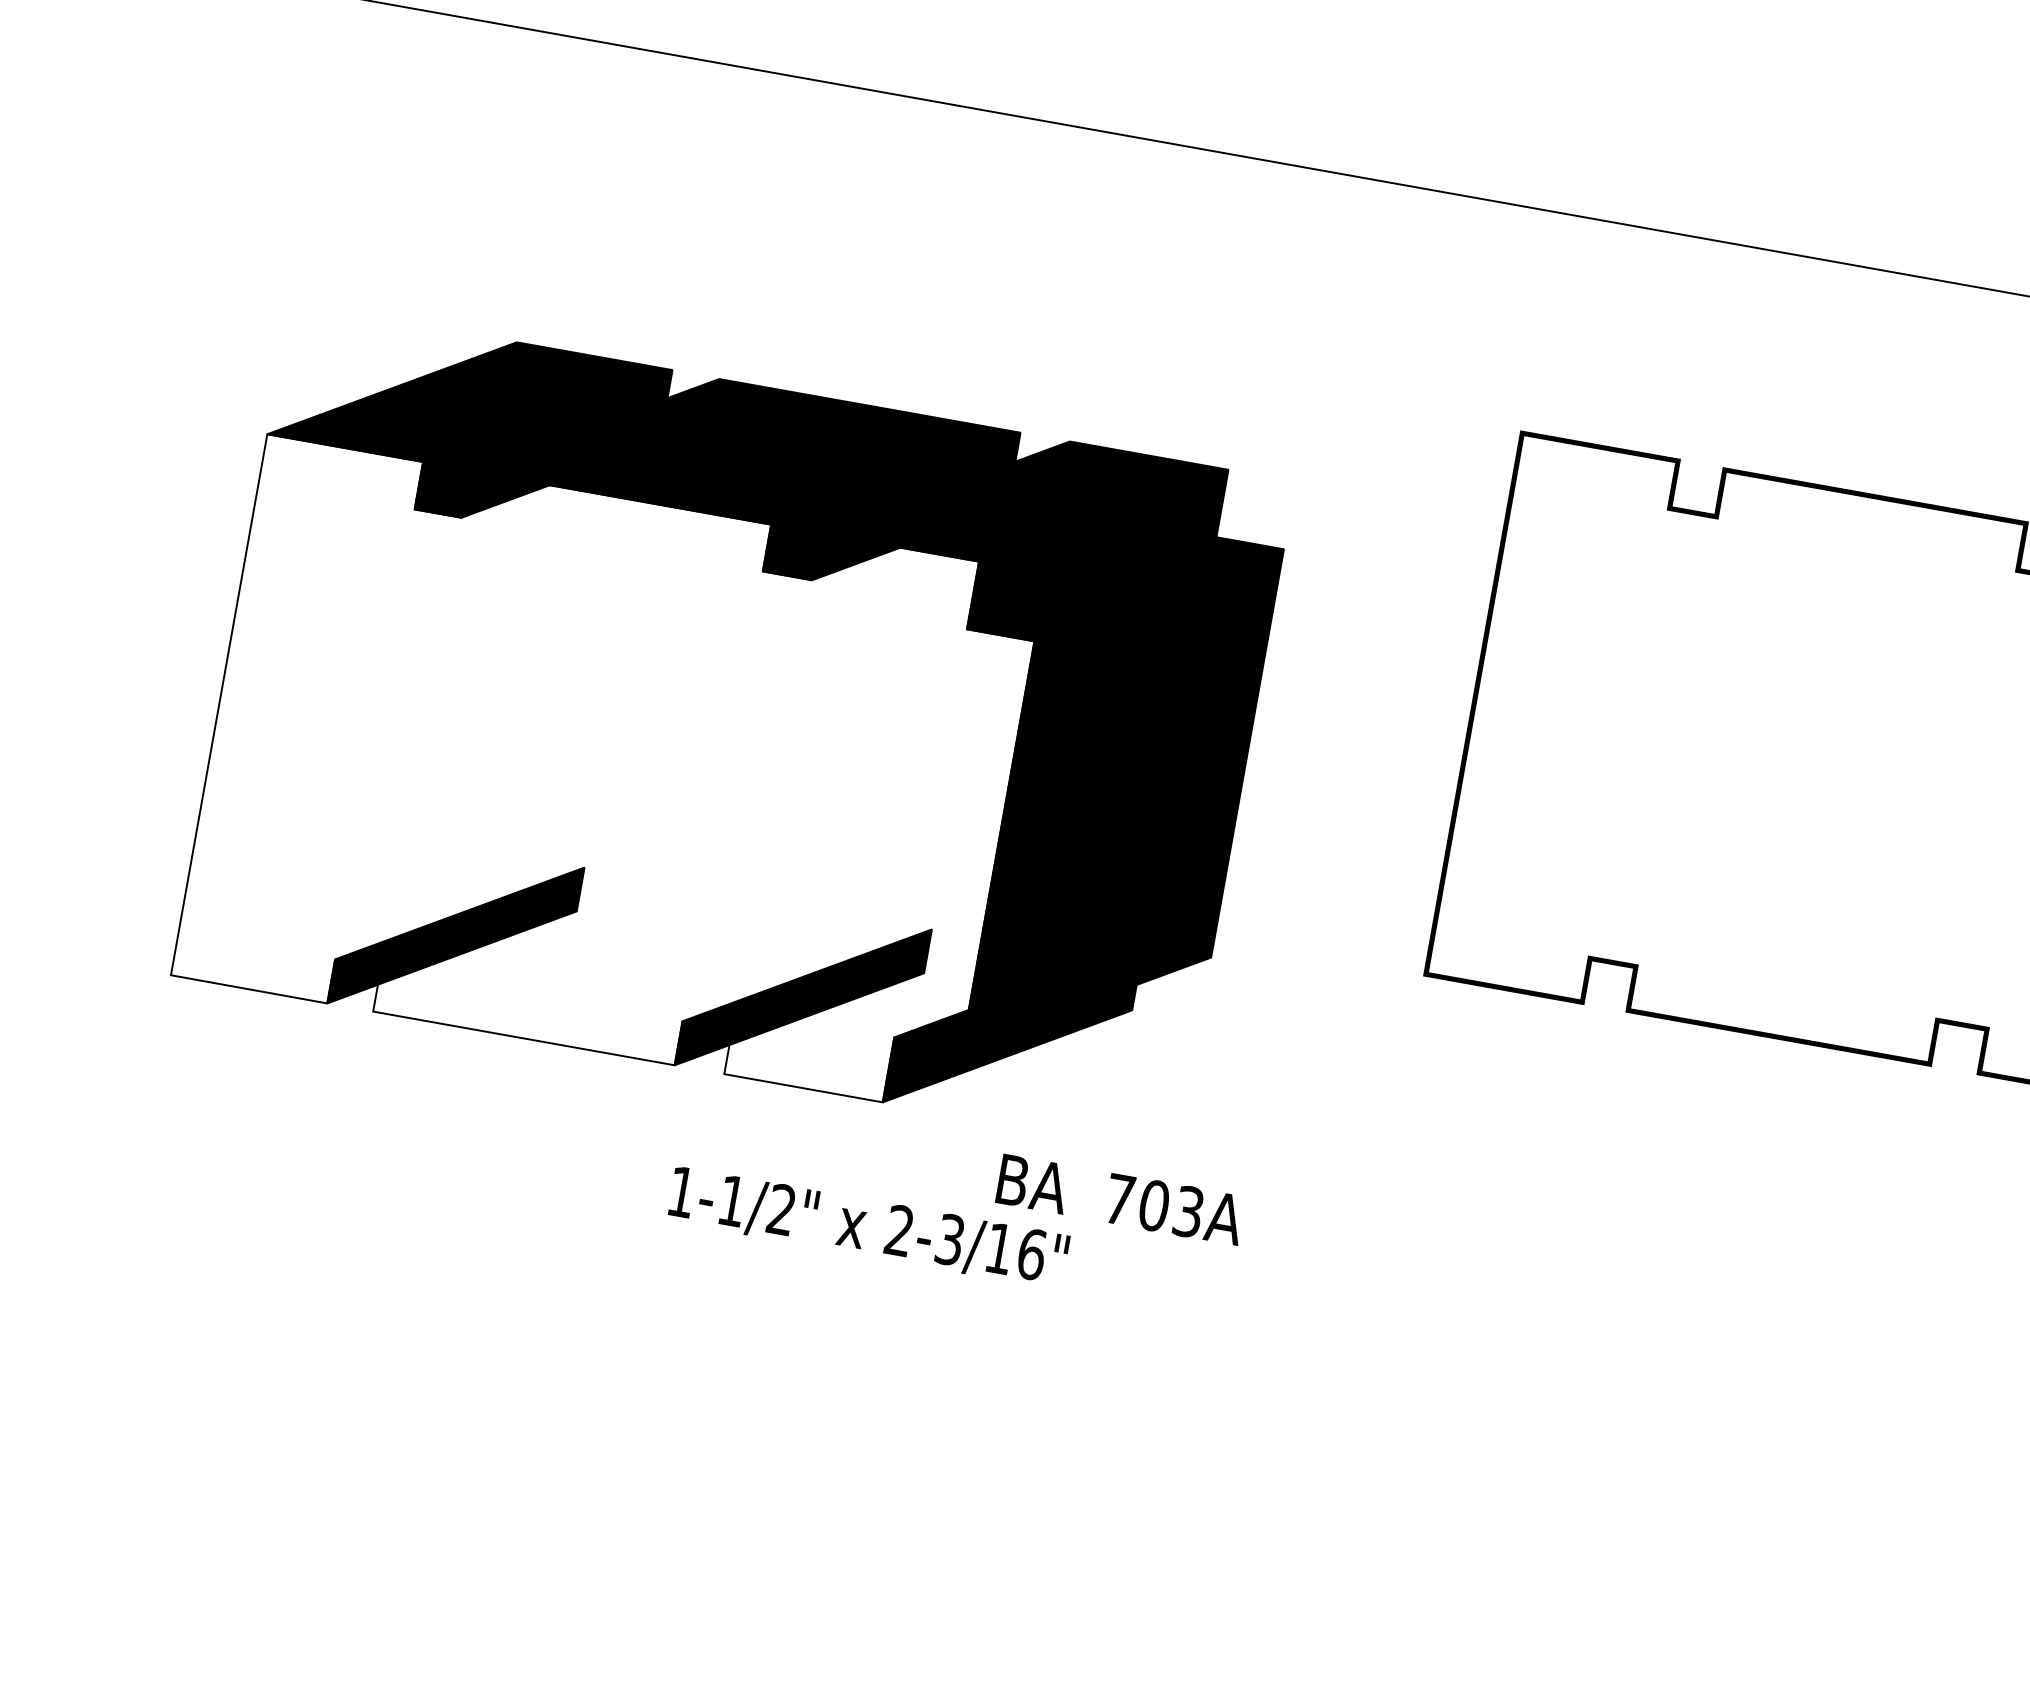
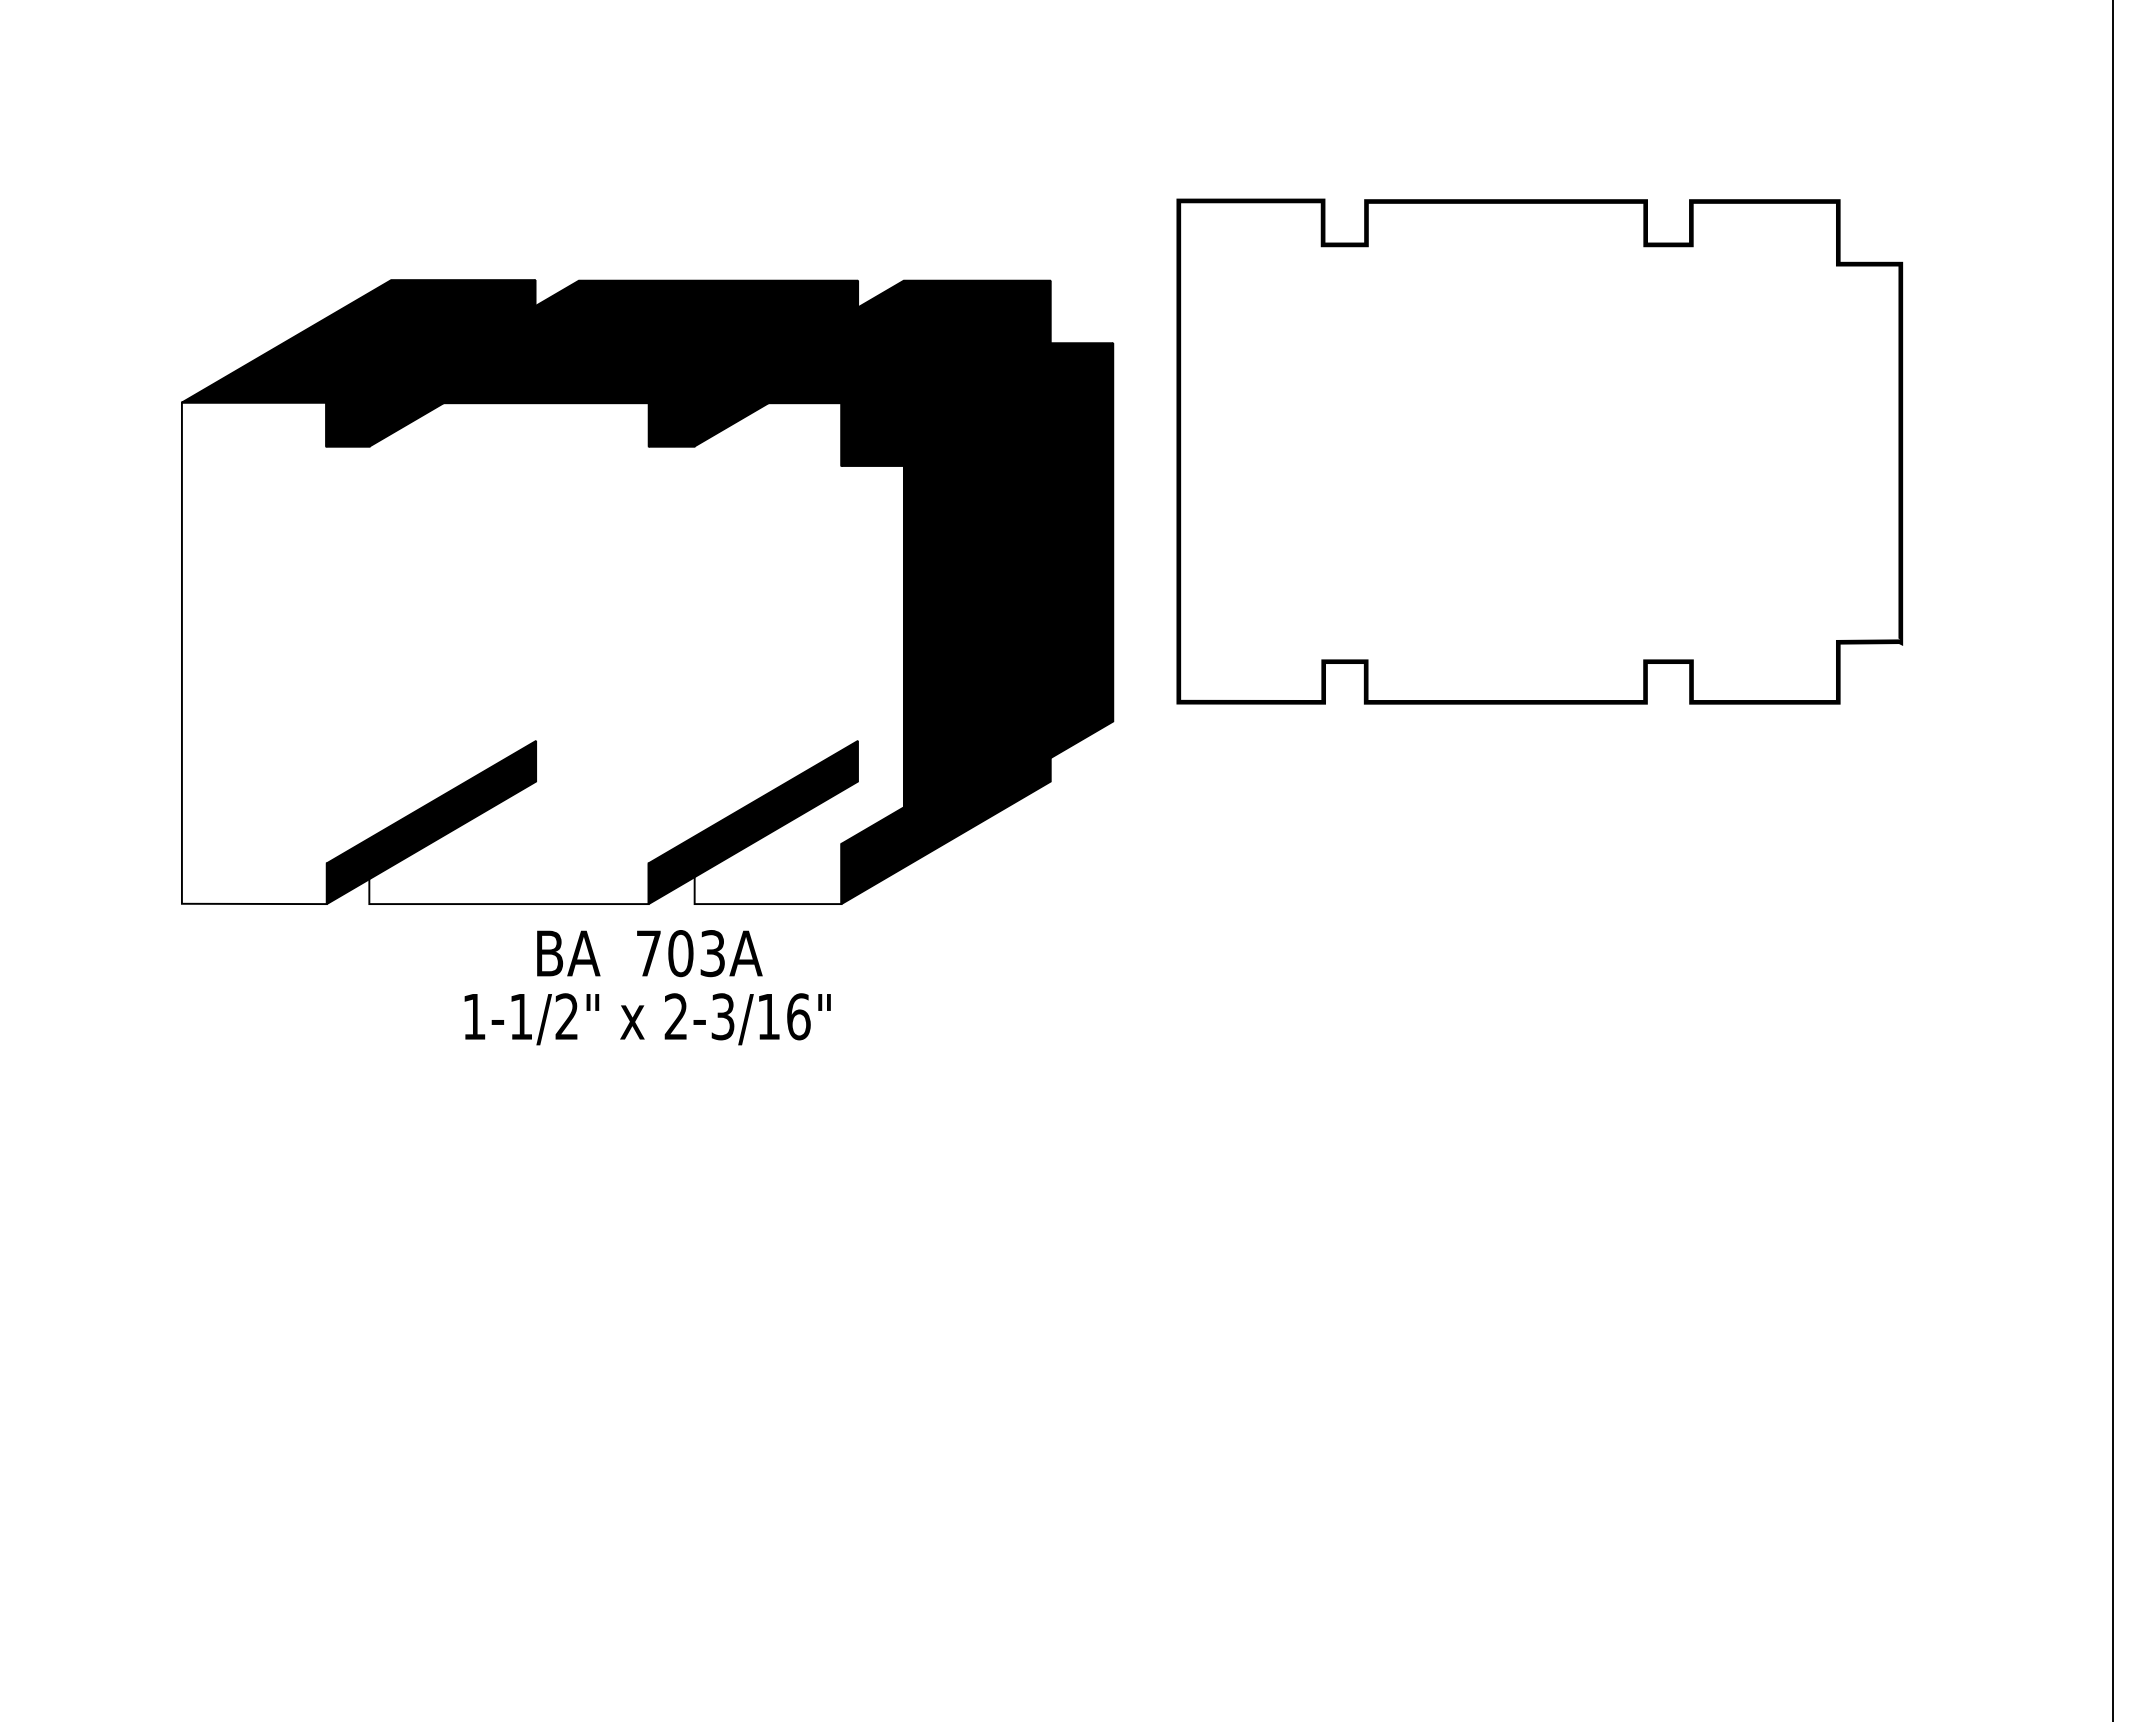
part: (733, 727) -> (647, 591), moved
text: (1120, 1199) -> (649, 953), moved
text: (868, 1228) -> (647, 1019), moved

